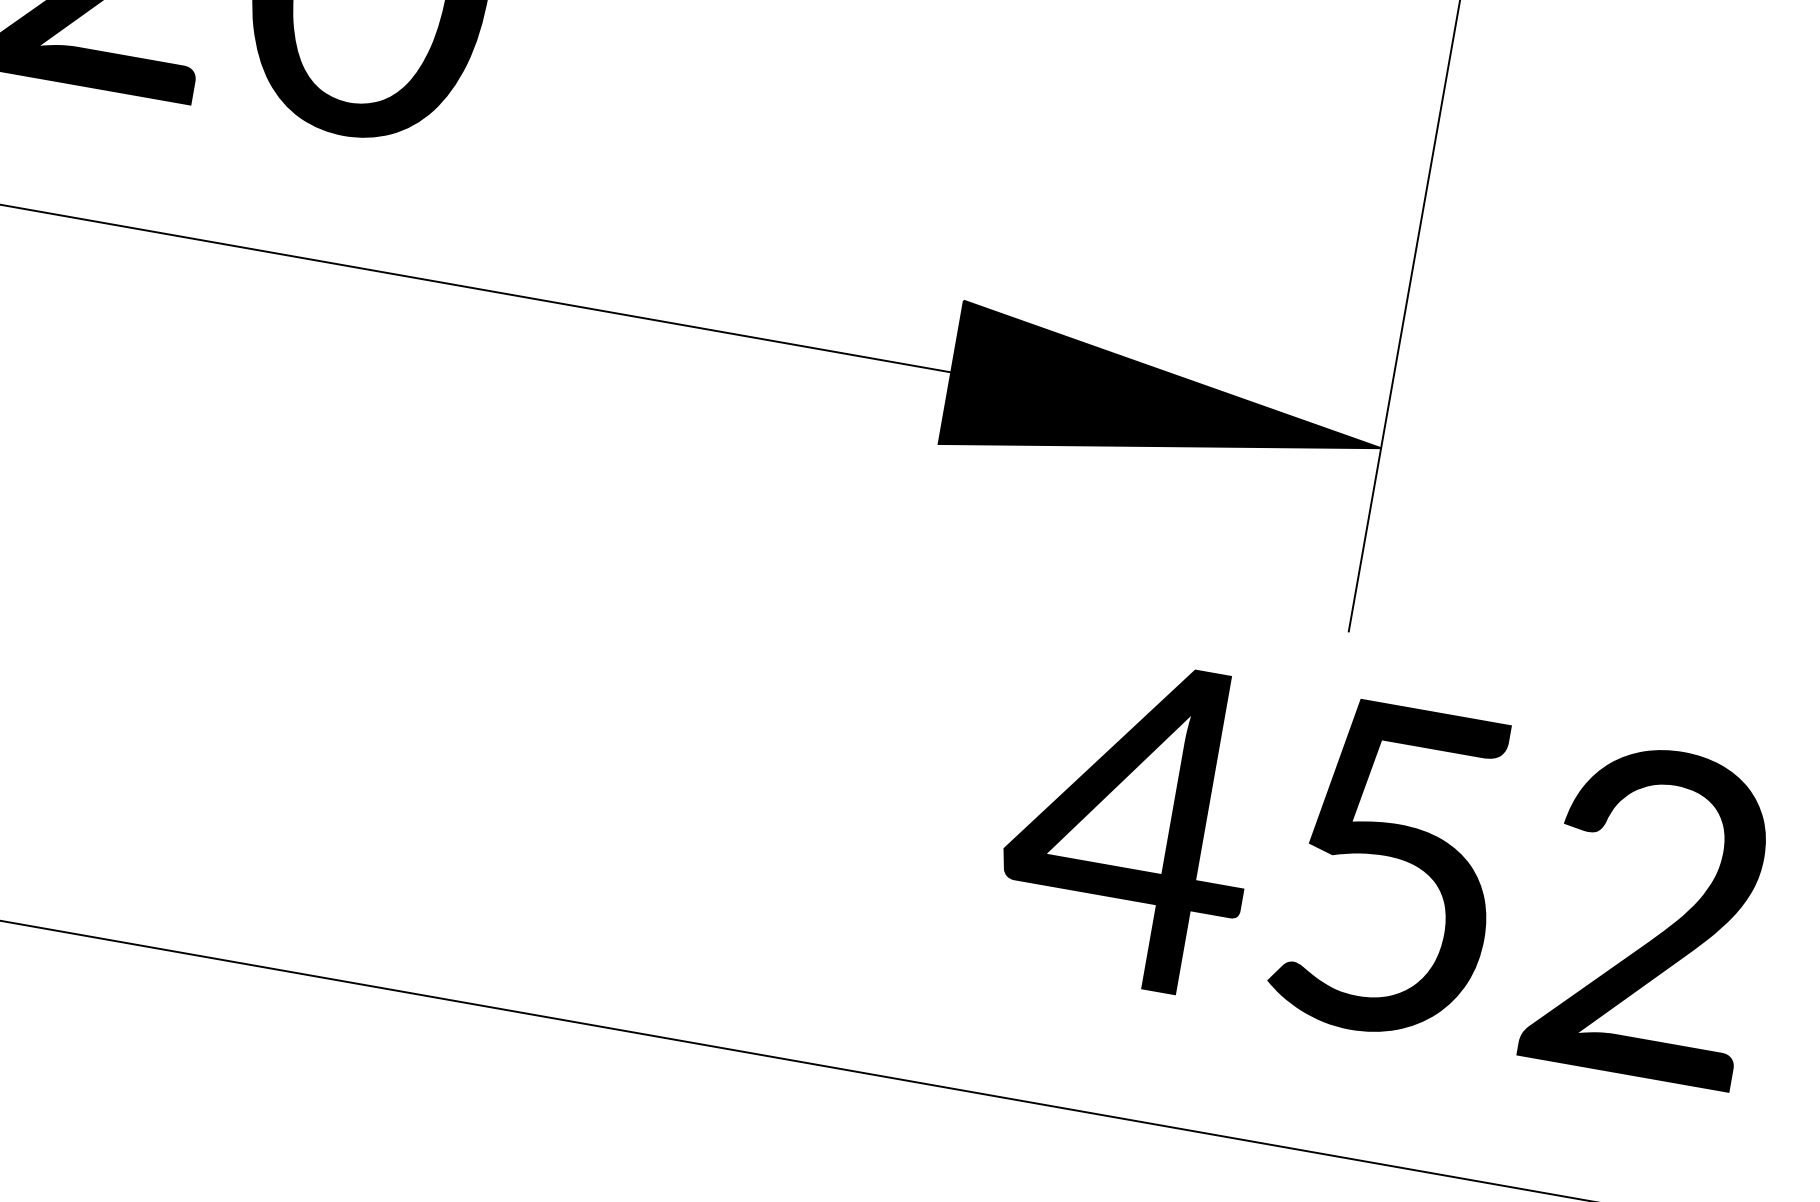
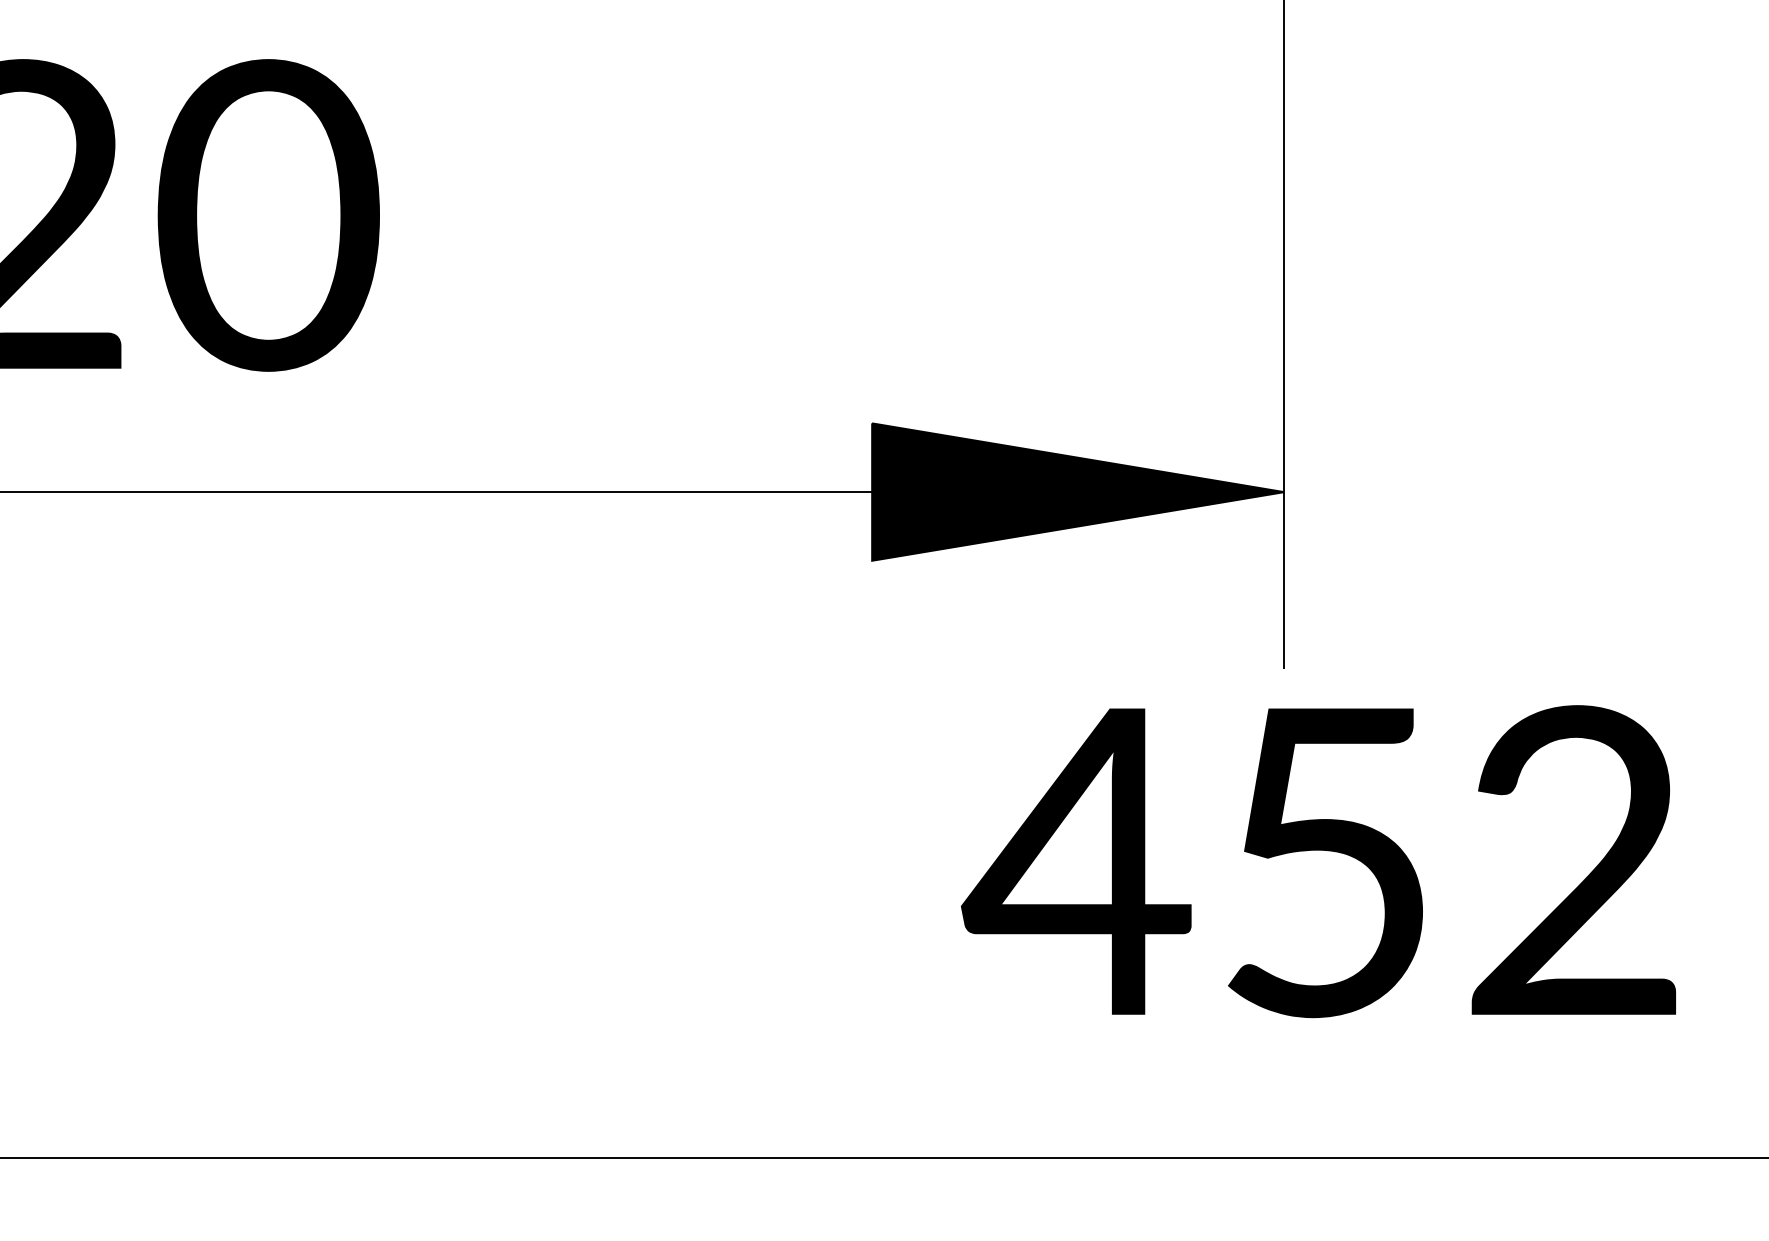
text: (1383, 867) -> (1317, 861), moved

